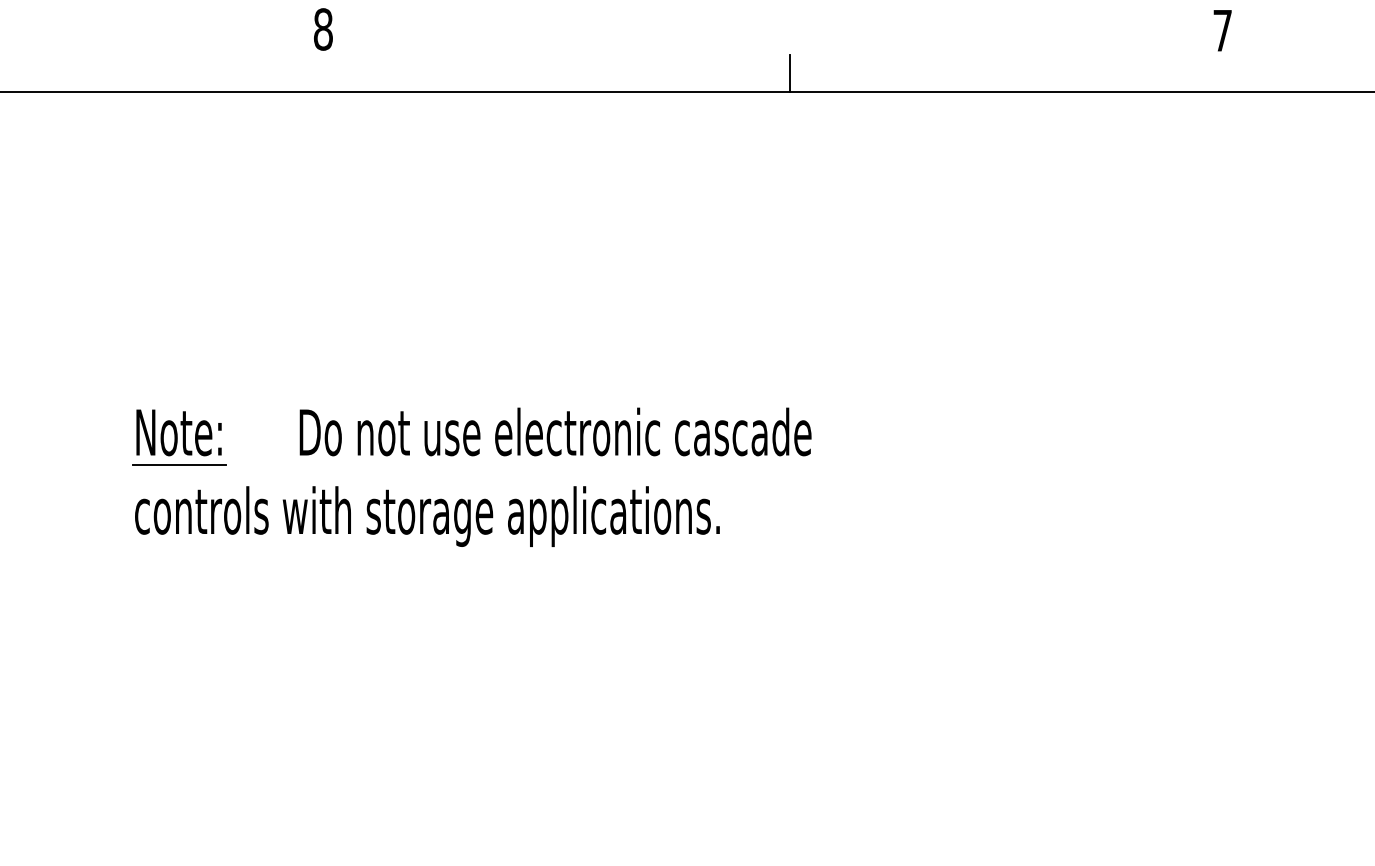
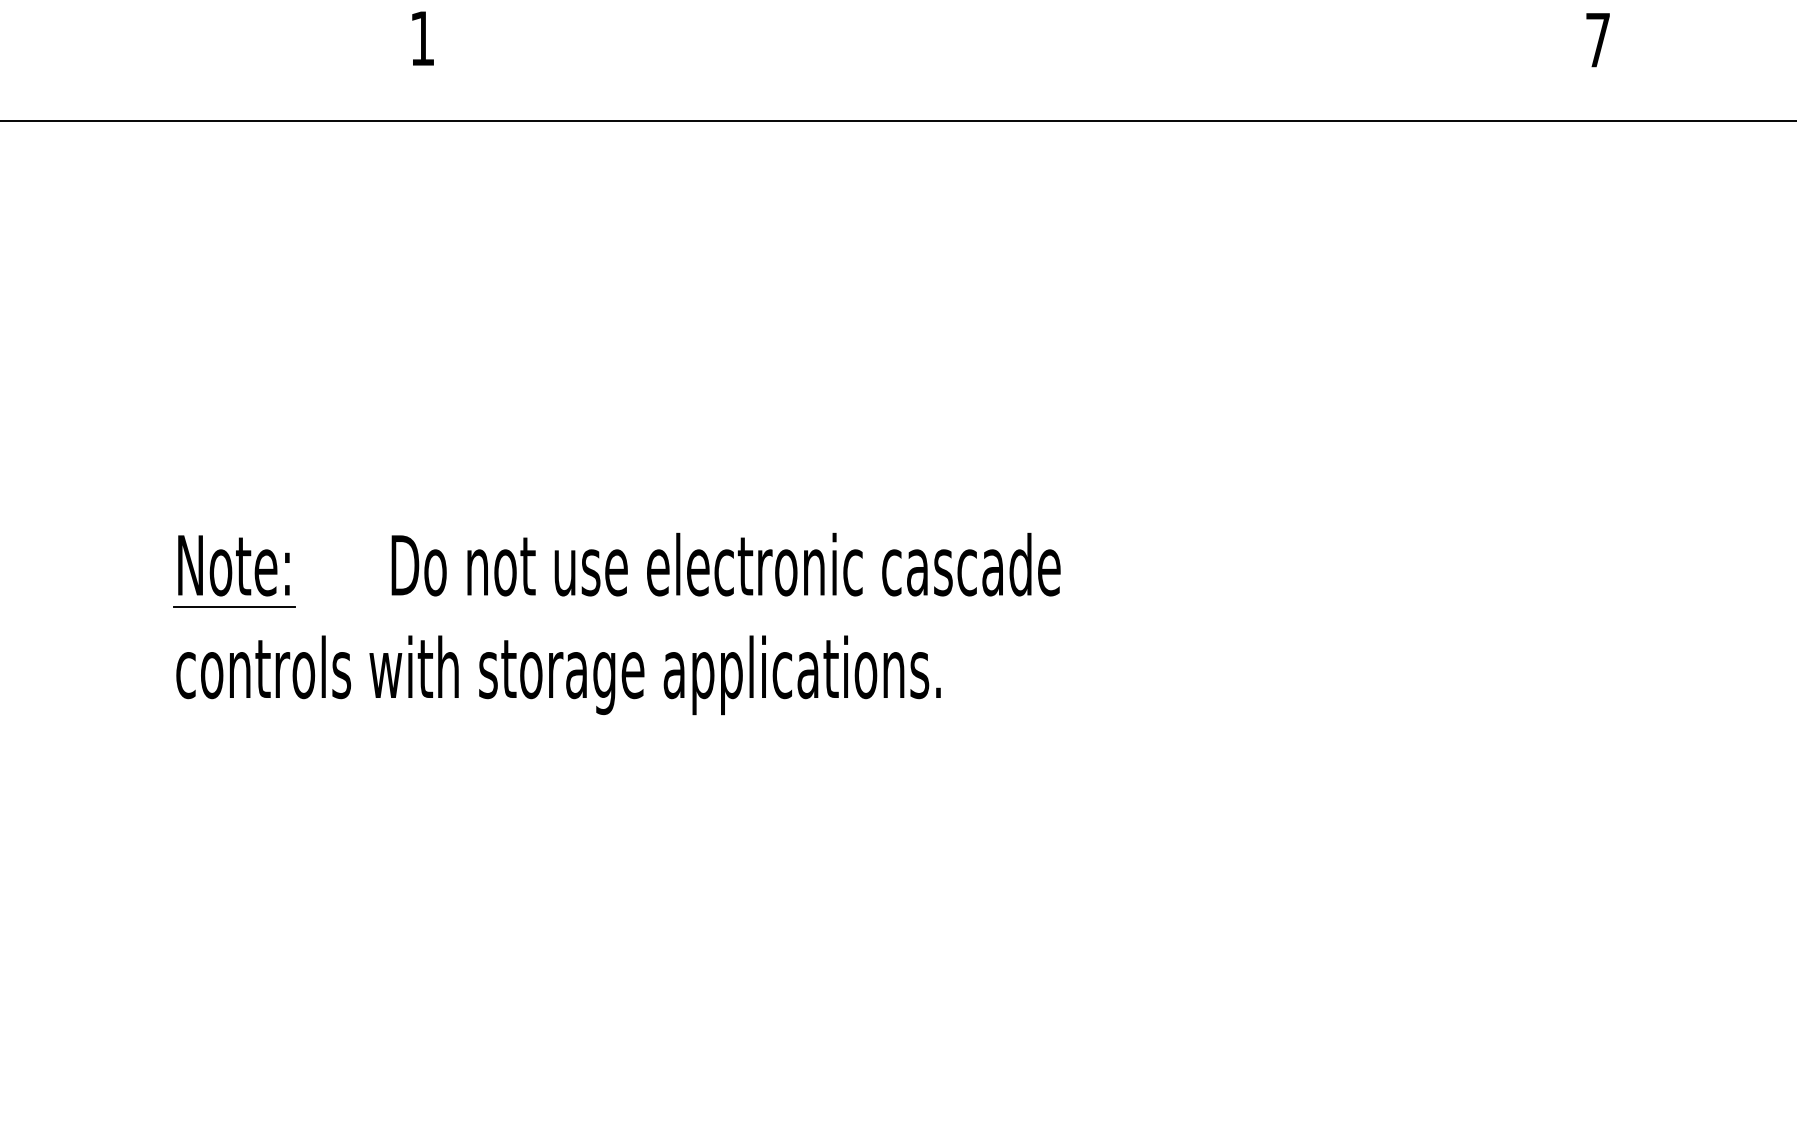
text: (323, 29) -> (422, 38), 8 -> 1
line: (789, 73) -> (1031, 96), removed

